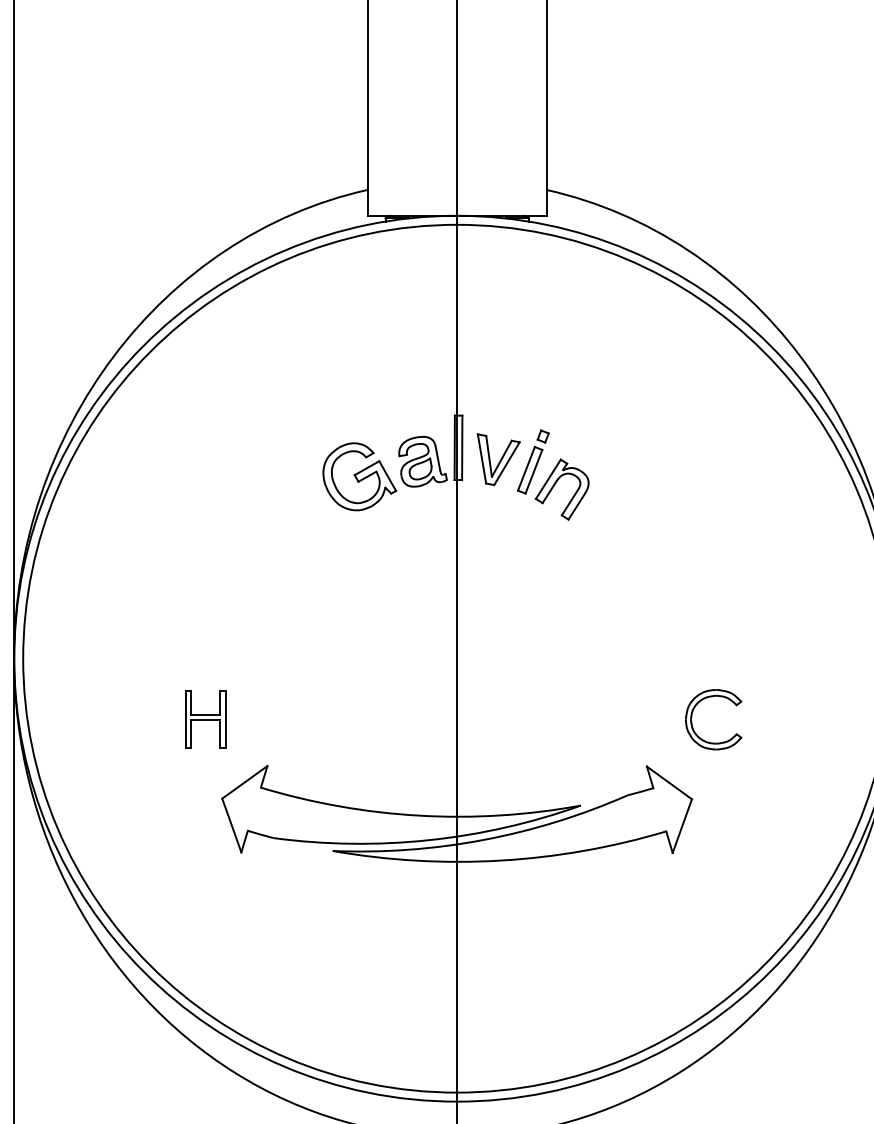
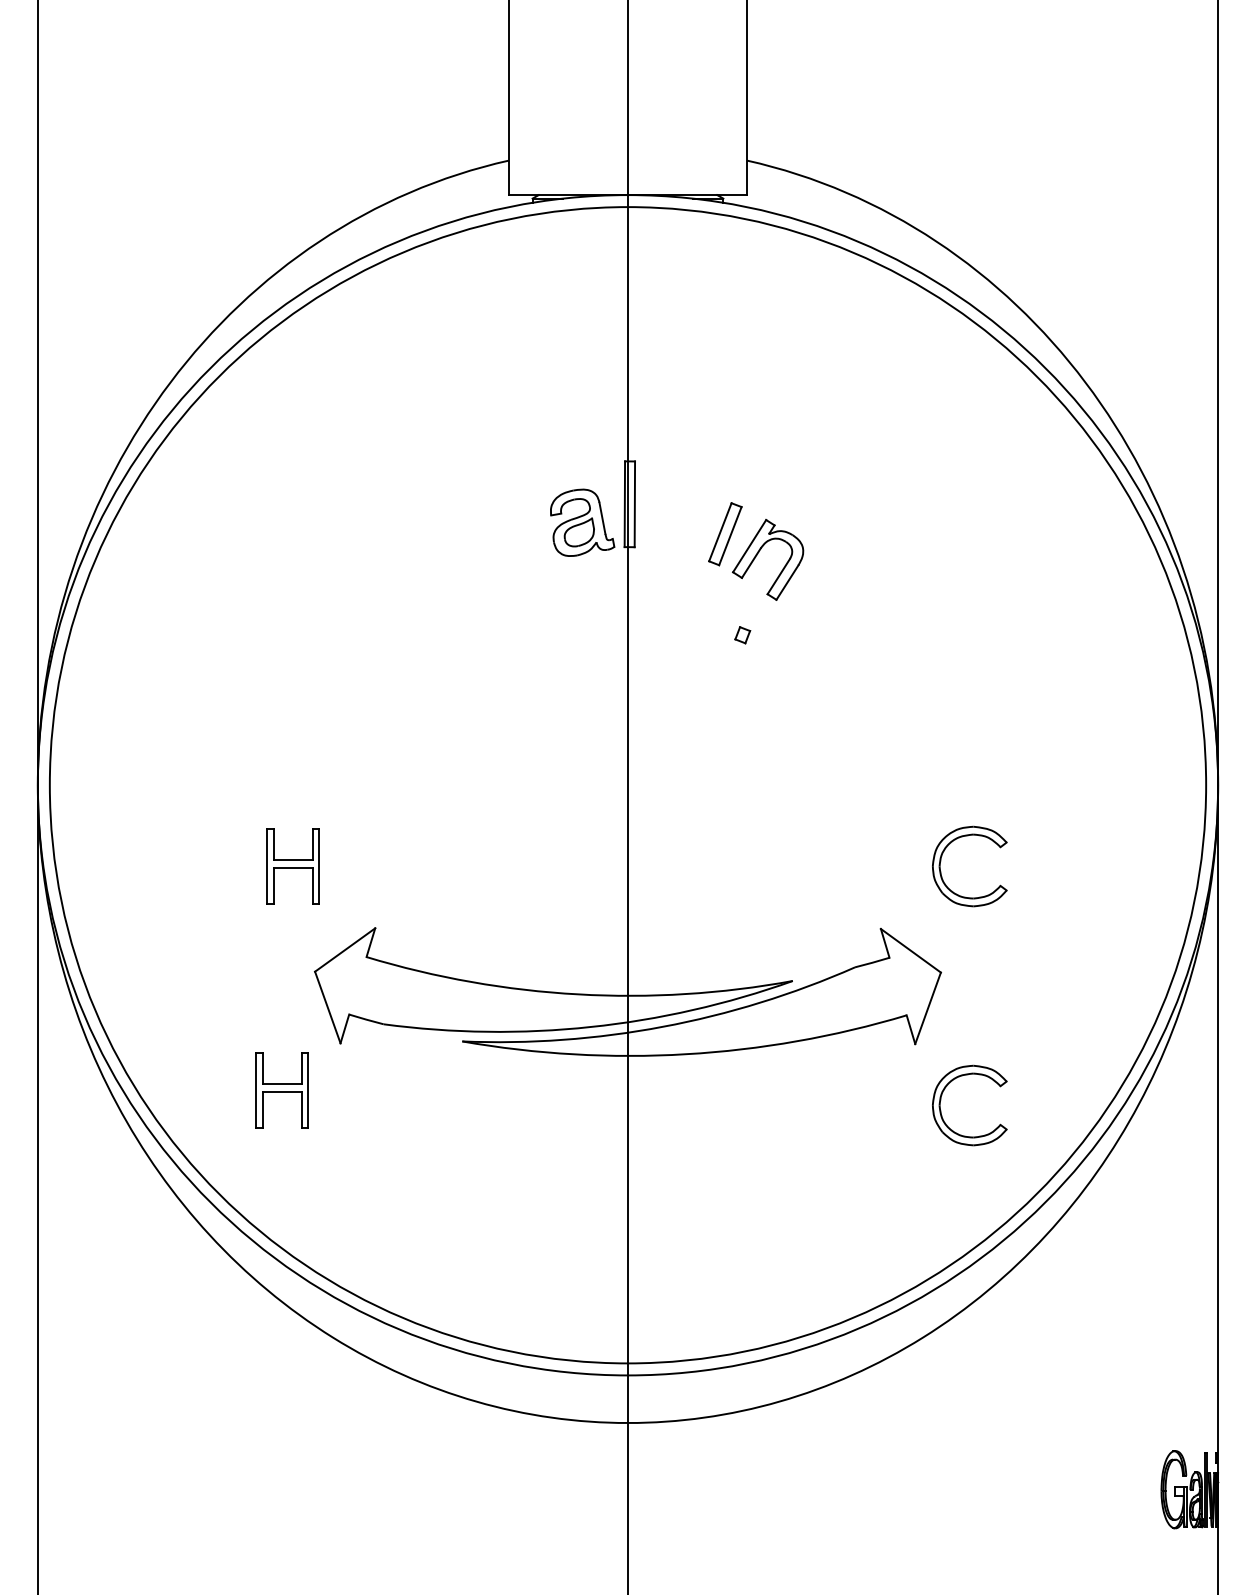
part: (543, 436) -> (742, 635), moved
part: (498, 459) -> (683, 519), removed
part: (359, 476) -> (497, 542), removed
part: (197, 887) -> (281, 1090), added
part: (692, 895) -> (941, 1100), added

